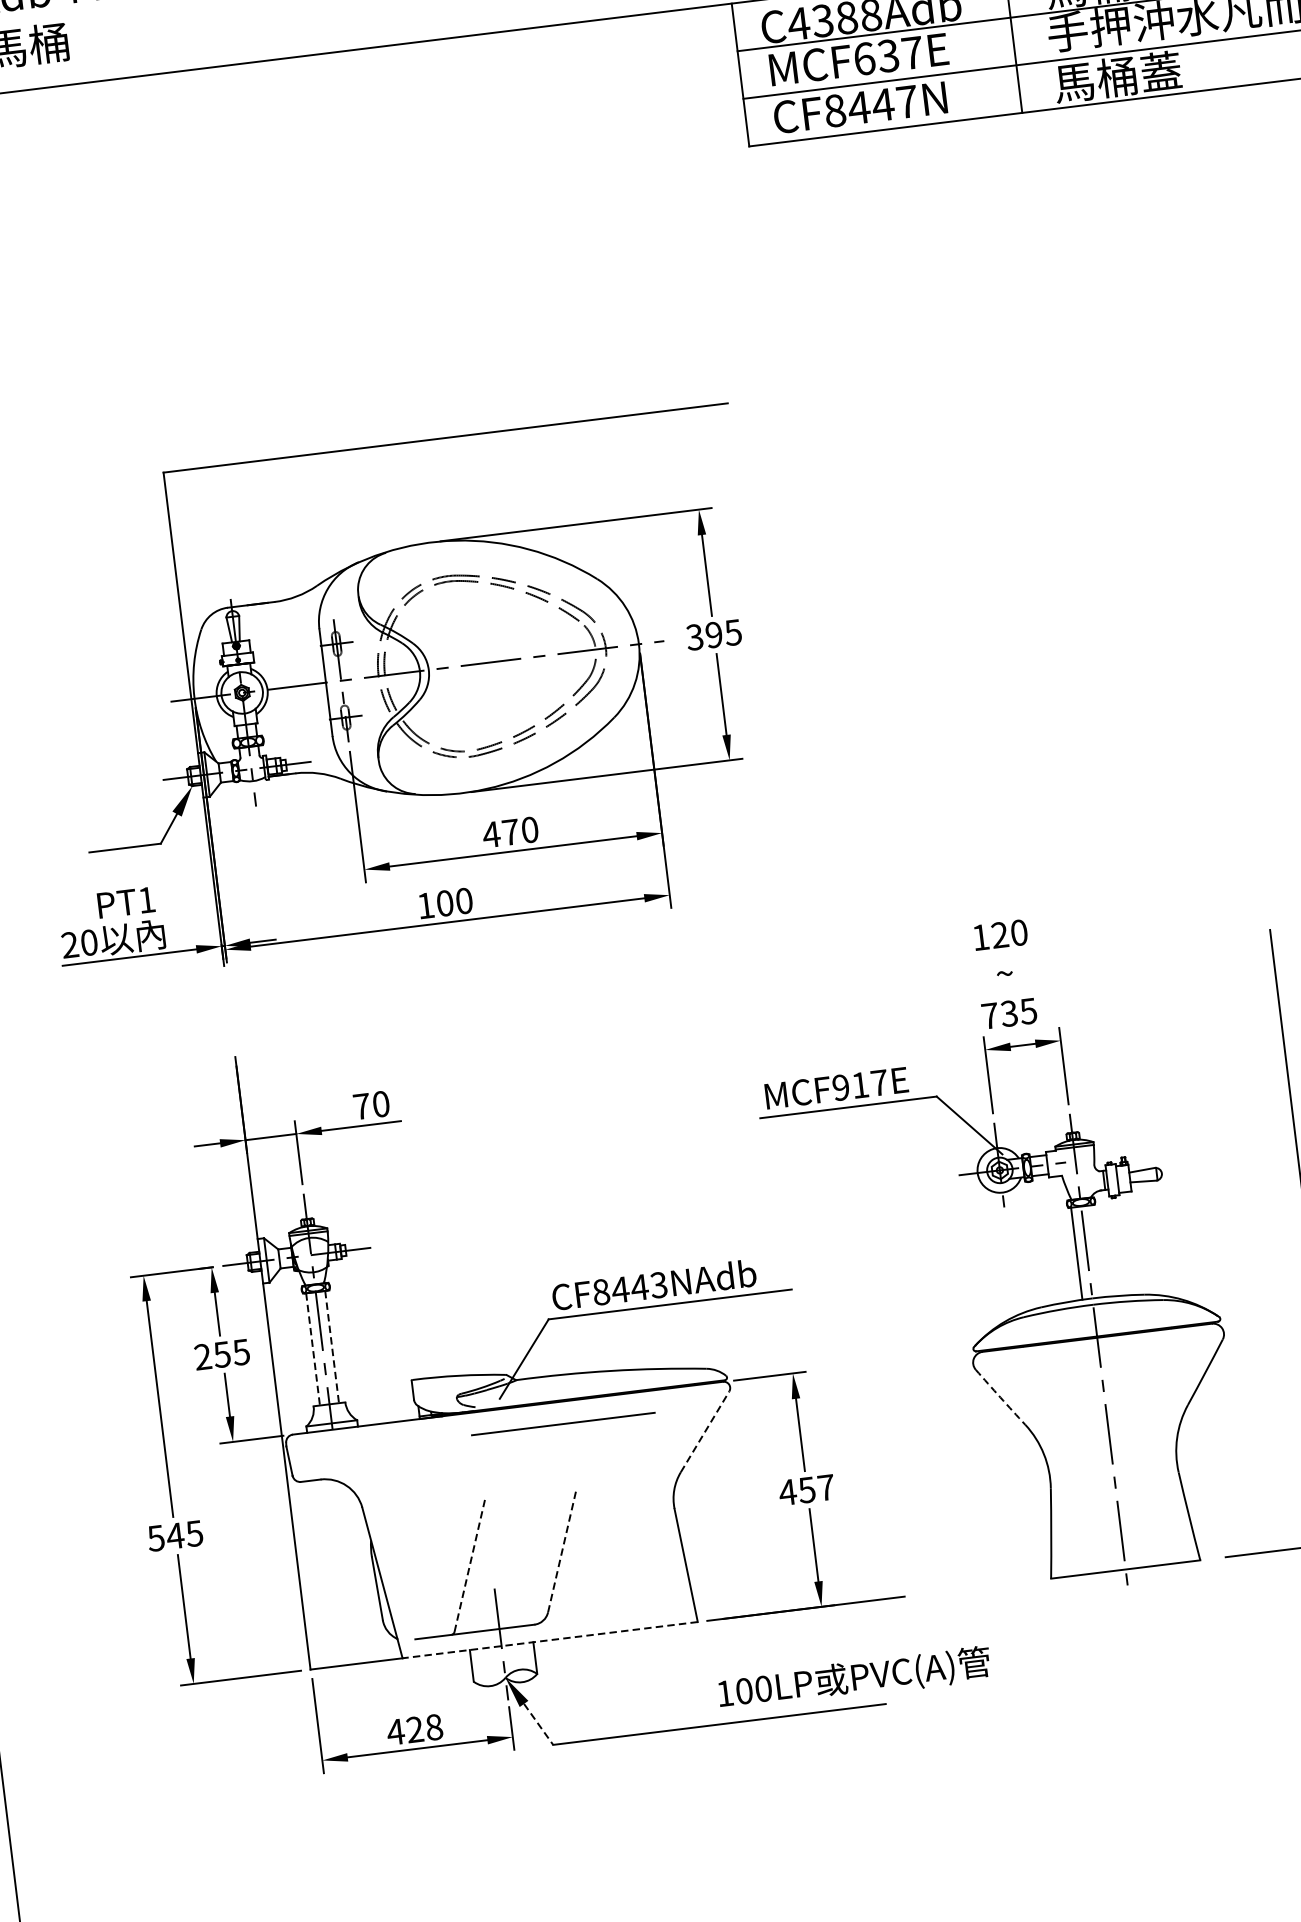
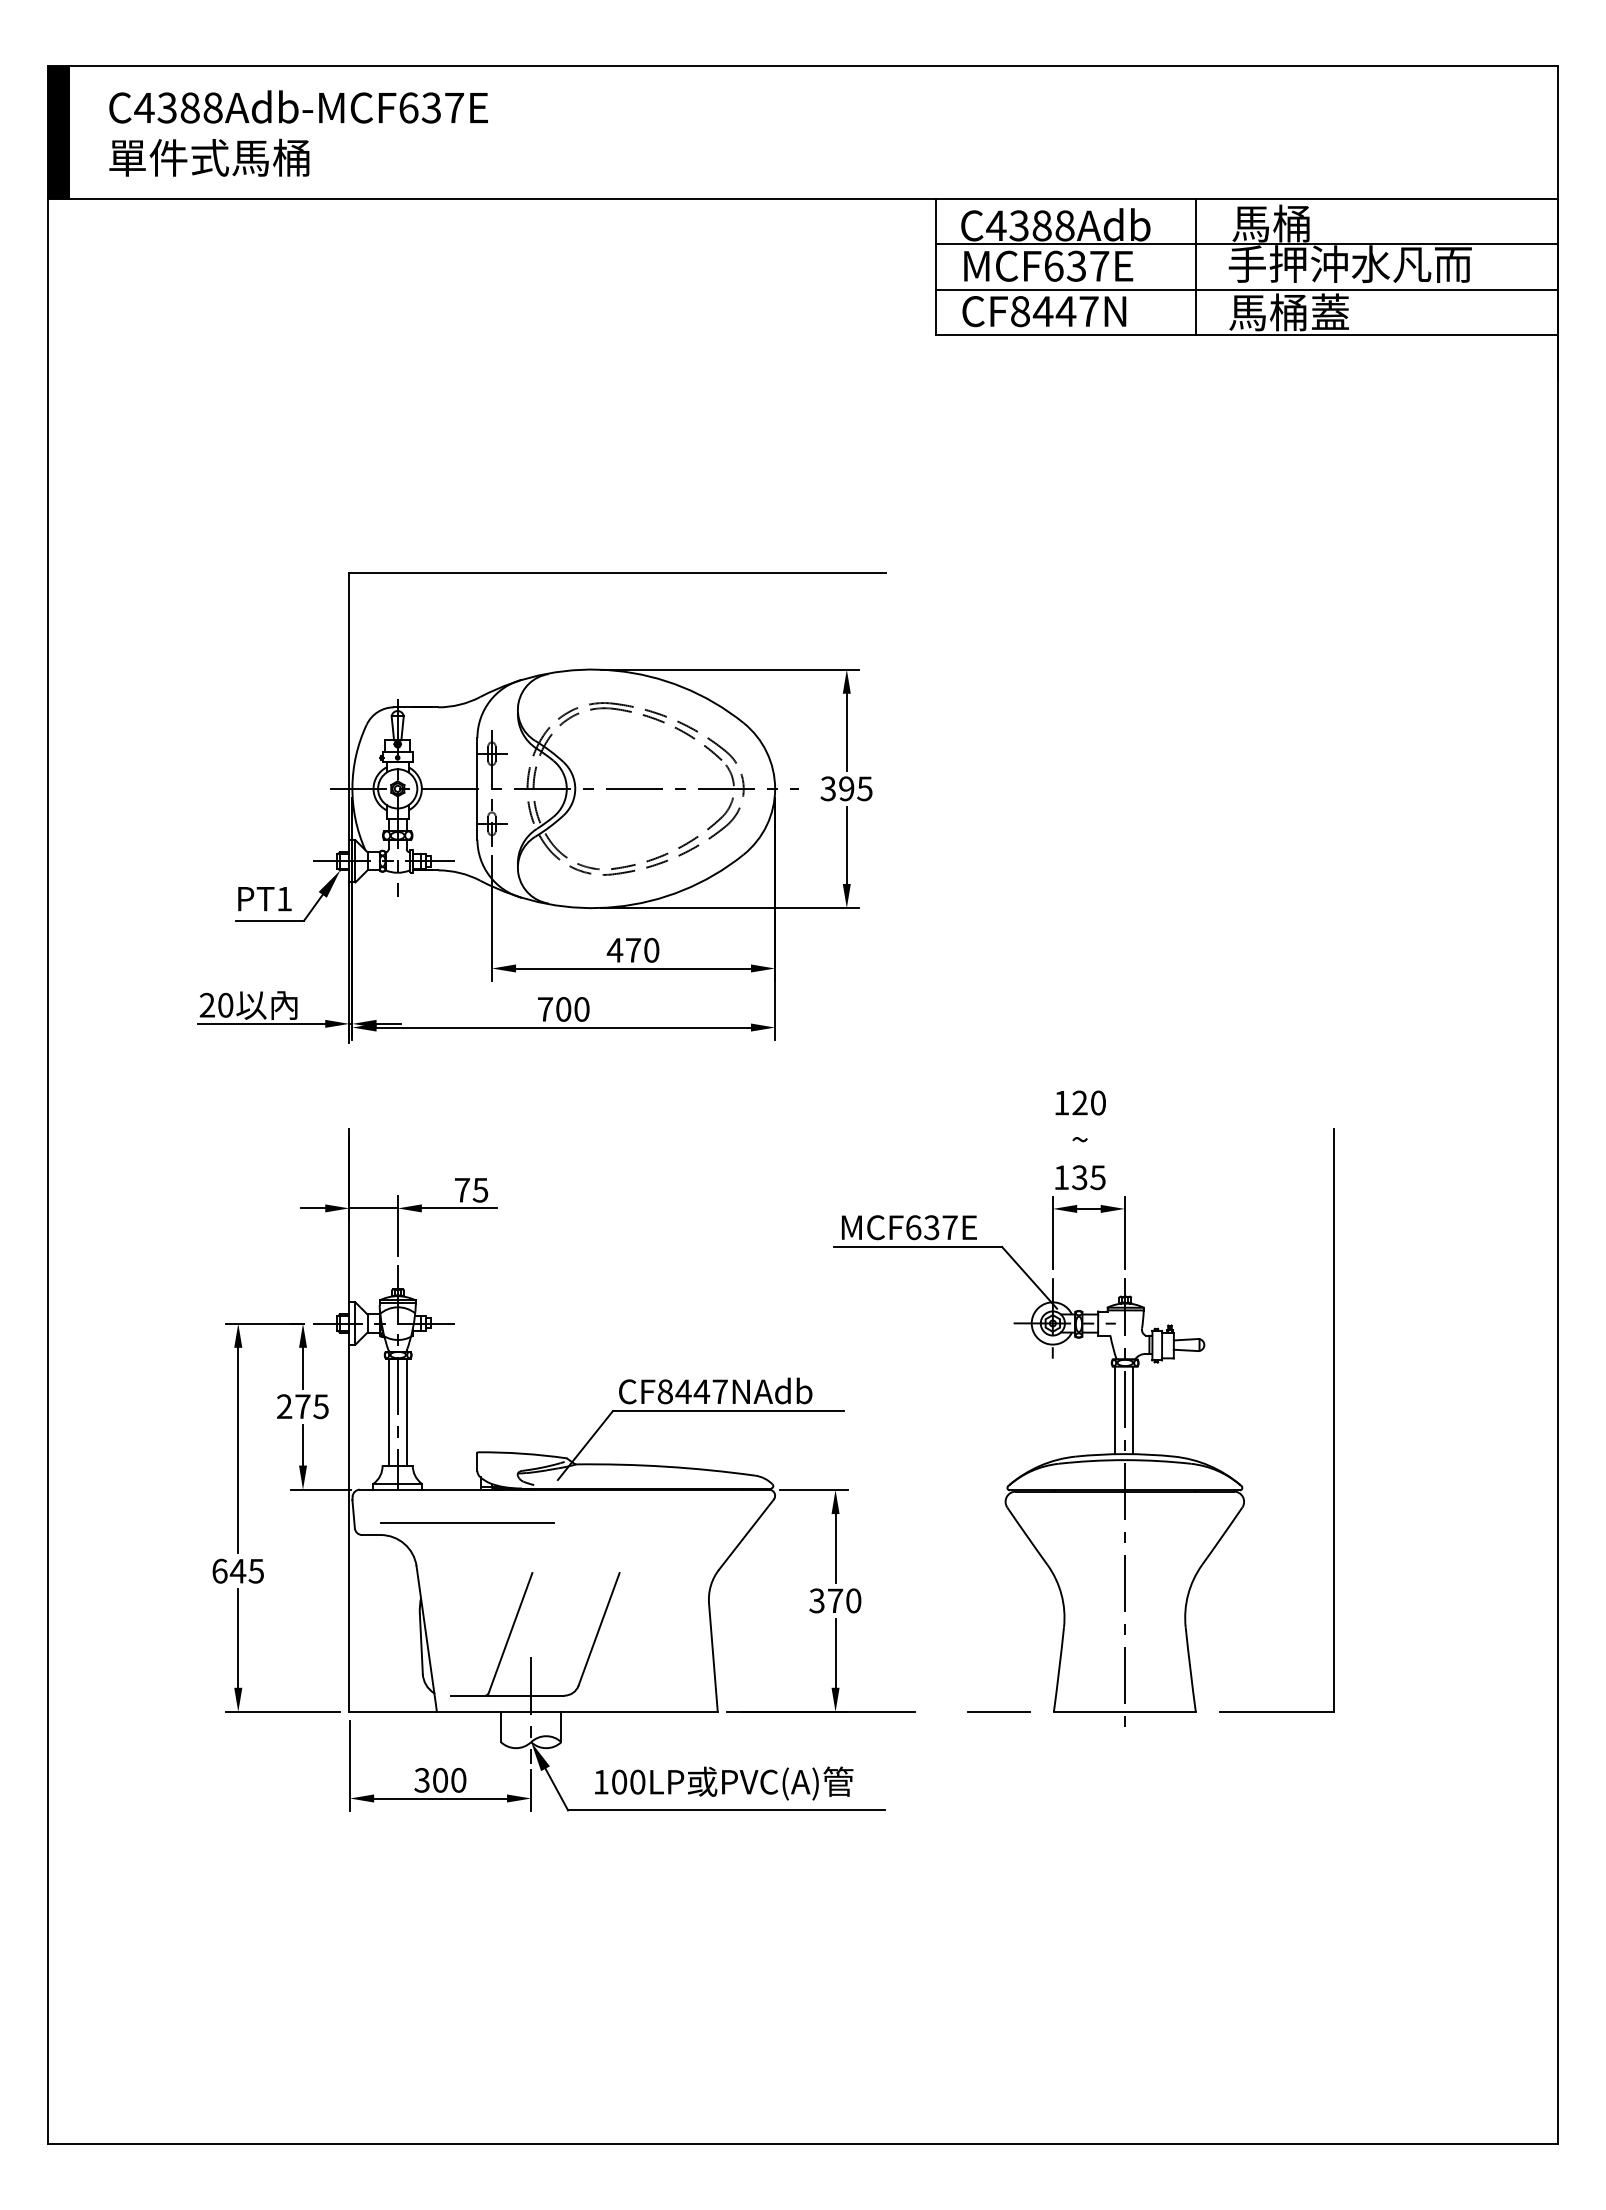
text: (125, 903) -> (264, 899), moved
text: (426, 905) -> (545, 1009), 100 -> 700
text: (990, 1015) -> (1061, 1177), 735 -> 135
text: (850, 1086) -> (922, 1227), MCF917E -> MCF637E
text: (380, 1103) -> (480, 1189), 70 -> 75
line: (1095, 1251) -> (1133, 1410), added
text: (658, 1284) -> (719, 1391), CF8443NAdb -> CF8447NAdb
line: (331, 1347) -> (406, 1412), dashed -> solid
line: (313, 1349) -> (388, 1412), dashed -> solid
text: (221, 1354) -> (302, 1406), 255 -> 275
arc: (1000, 1397) -> (1027, 1536), dashed -> solid
line: (563, 1423) -> (467, 1522), moved
line: (705, 1431) -> (746, 1534), dashed -> solid
text: (806, 1489) -> (834, 1600), 457 -> 370
text: (155, 1537) -> (219, 1570), 545 -> 645
line: (562, 1550) -> (599, 1629), dashed -> solid
line: (469, 1566) -> (510, 1633), dashed -> solid
line: (992, 1585) -> (998, 1711), added
line: (549, 1639) -> (576, 1711), dashed -> solid
text: (854, 1679) -> (724, 1783), moved
line: (538, 1724) -> (556, 1789), dashed -> solid
text: (413, 1728) -> (439, 1779), 428 -> 300

